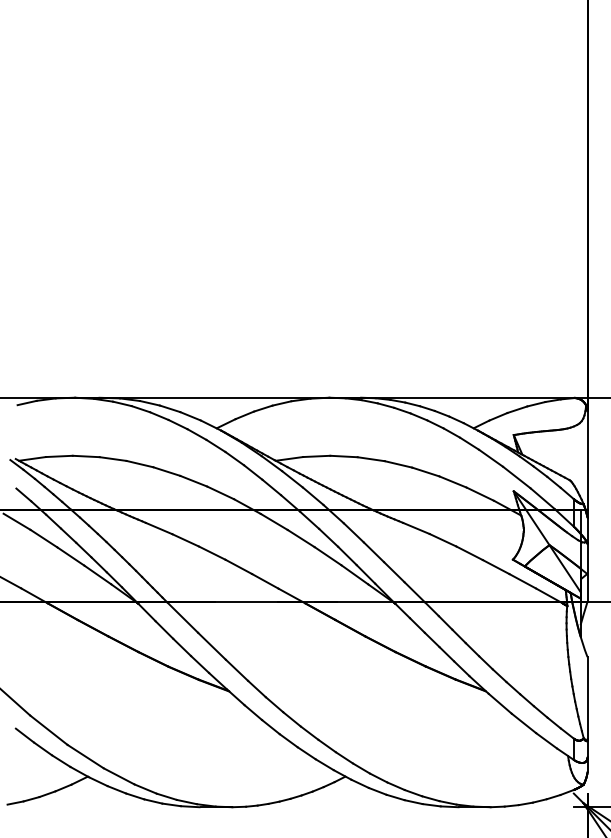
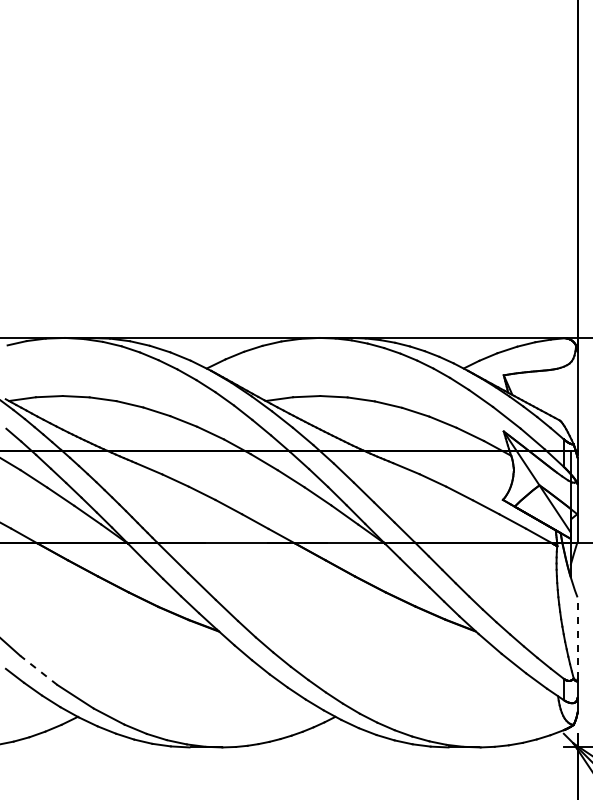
line: (587, 698) -> (577, 638), solid -> dashed
line: (48, 730) -> (38, 670), solid -> dashed

